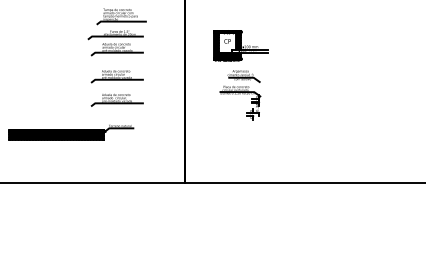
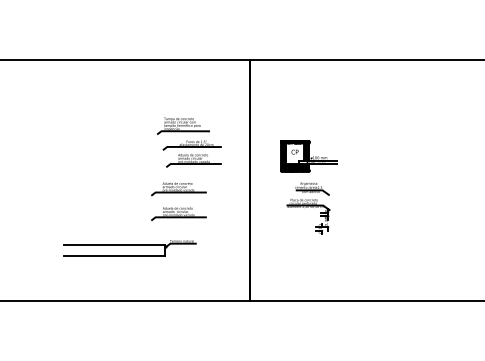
part: (115, 42) -> (191, 153), moved
hatch: (56, 134) -> (114, 250), removed

